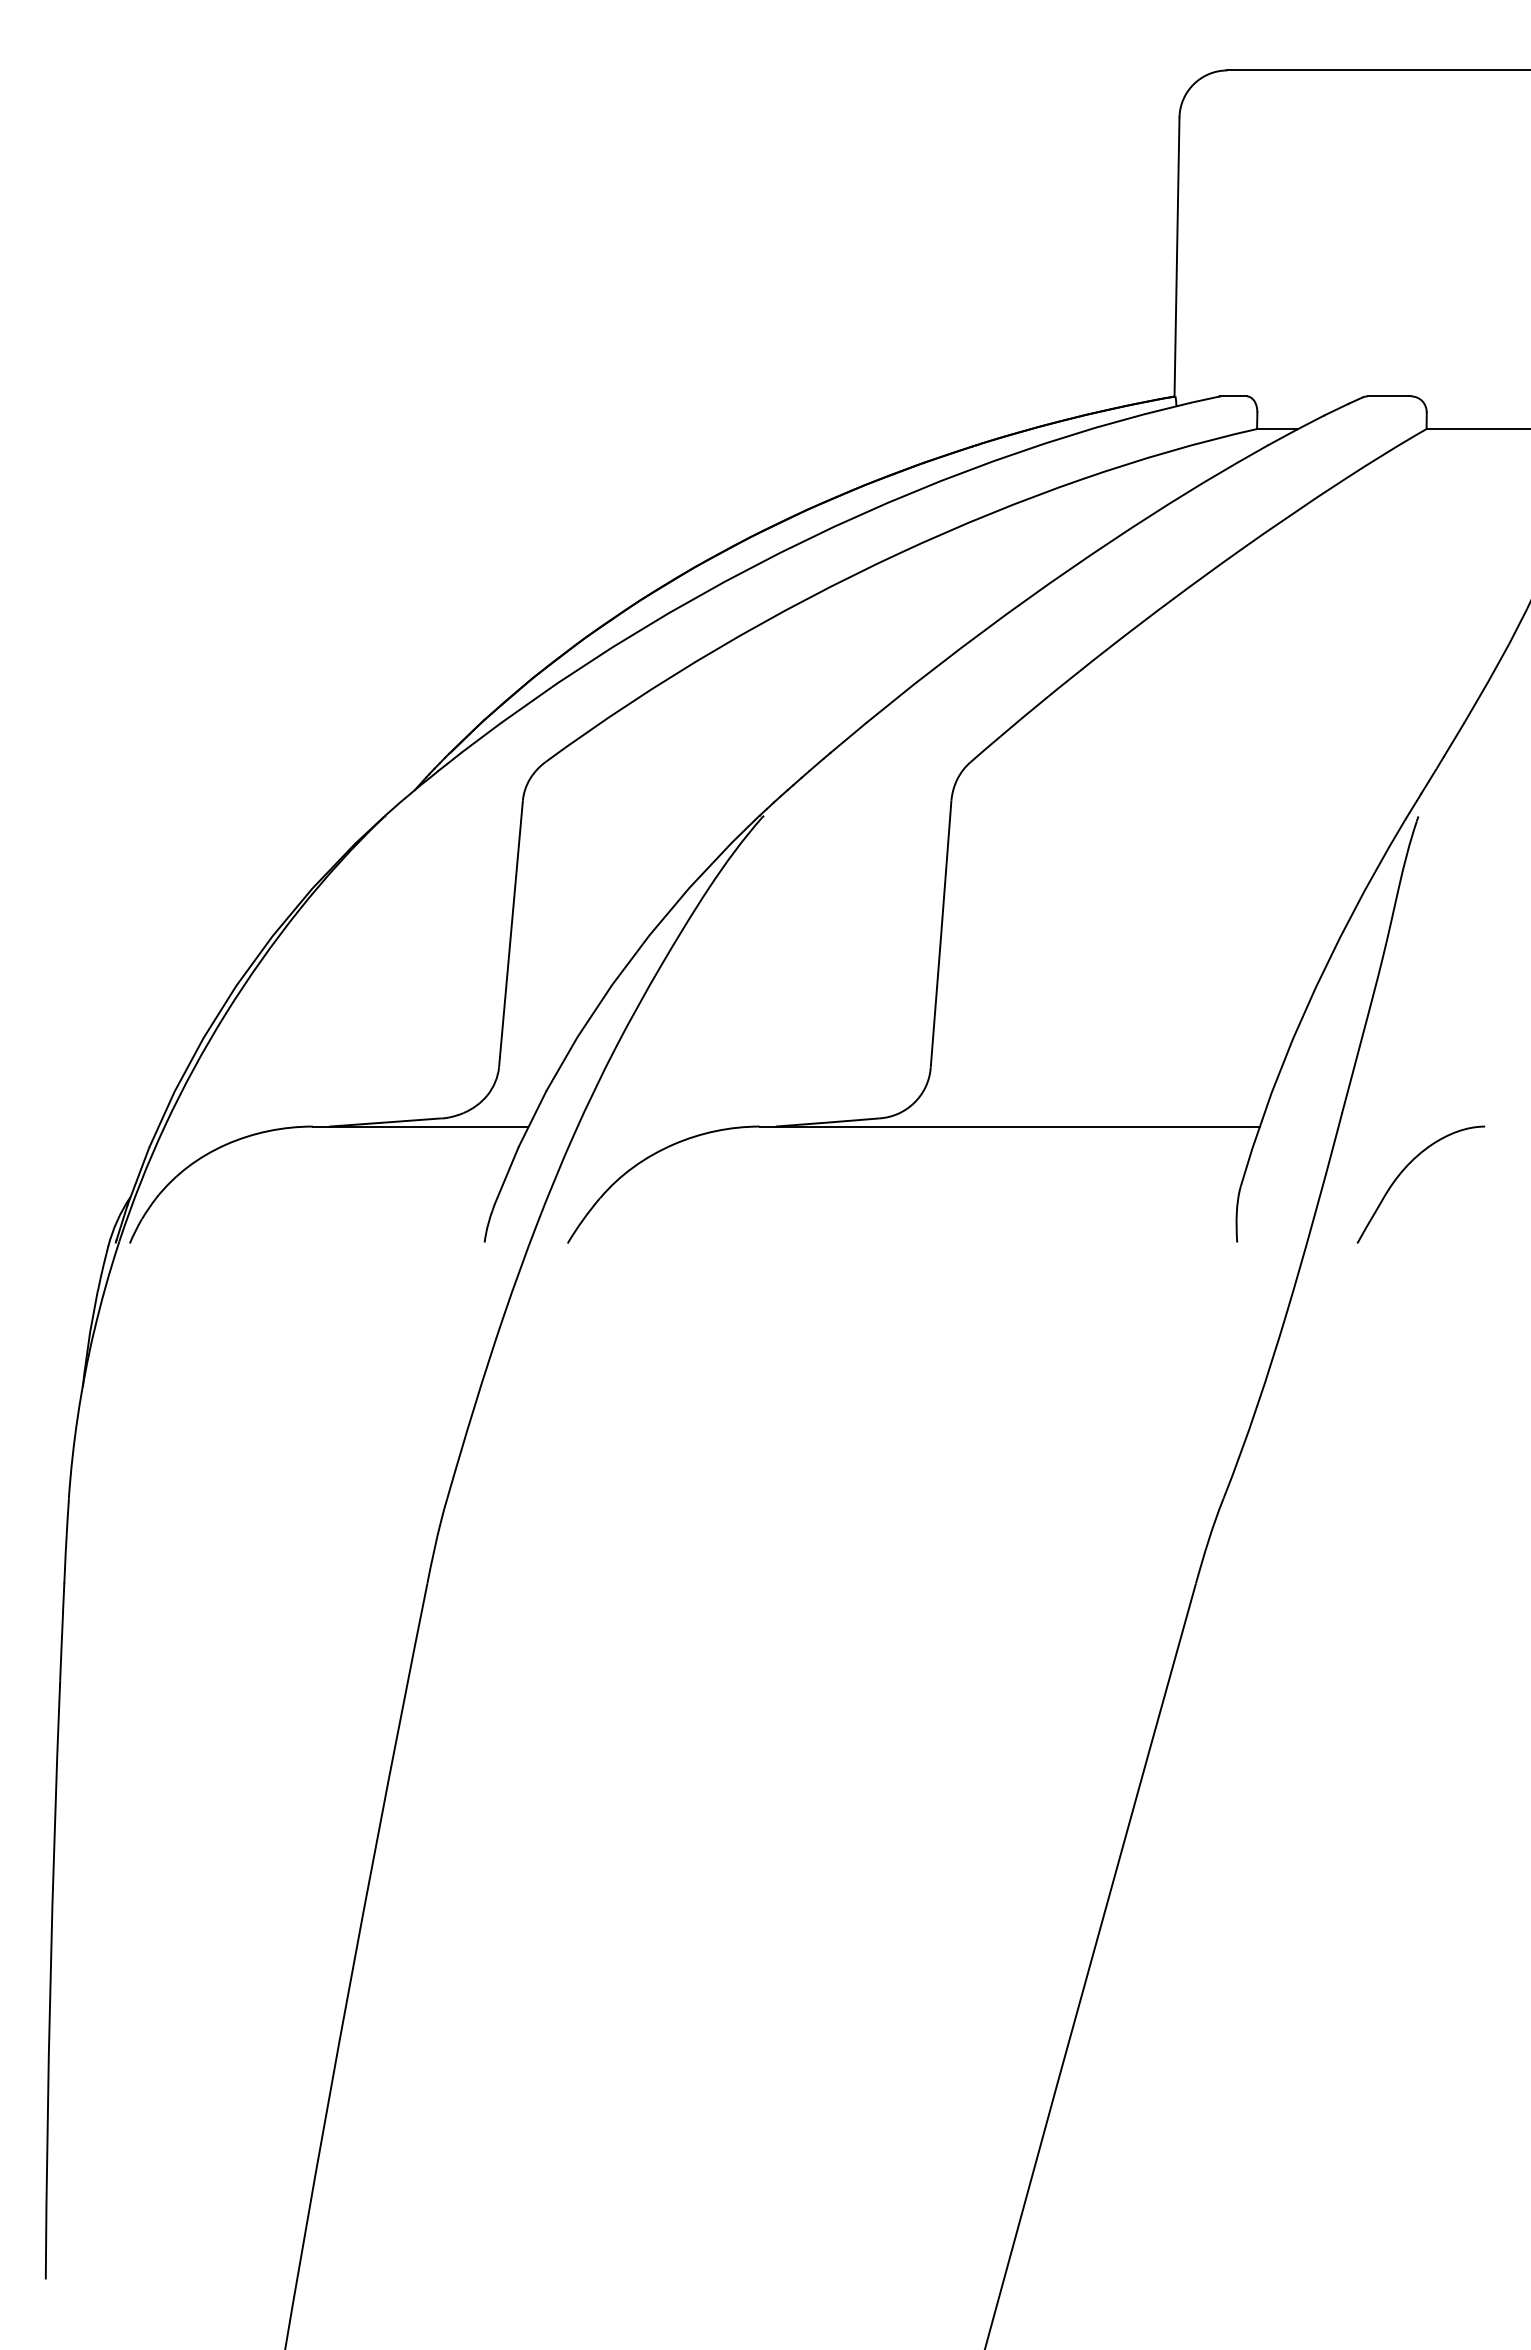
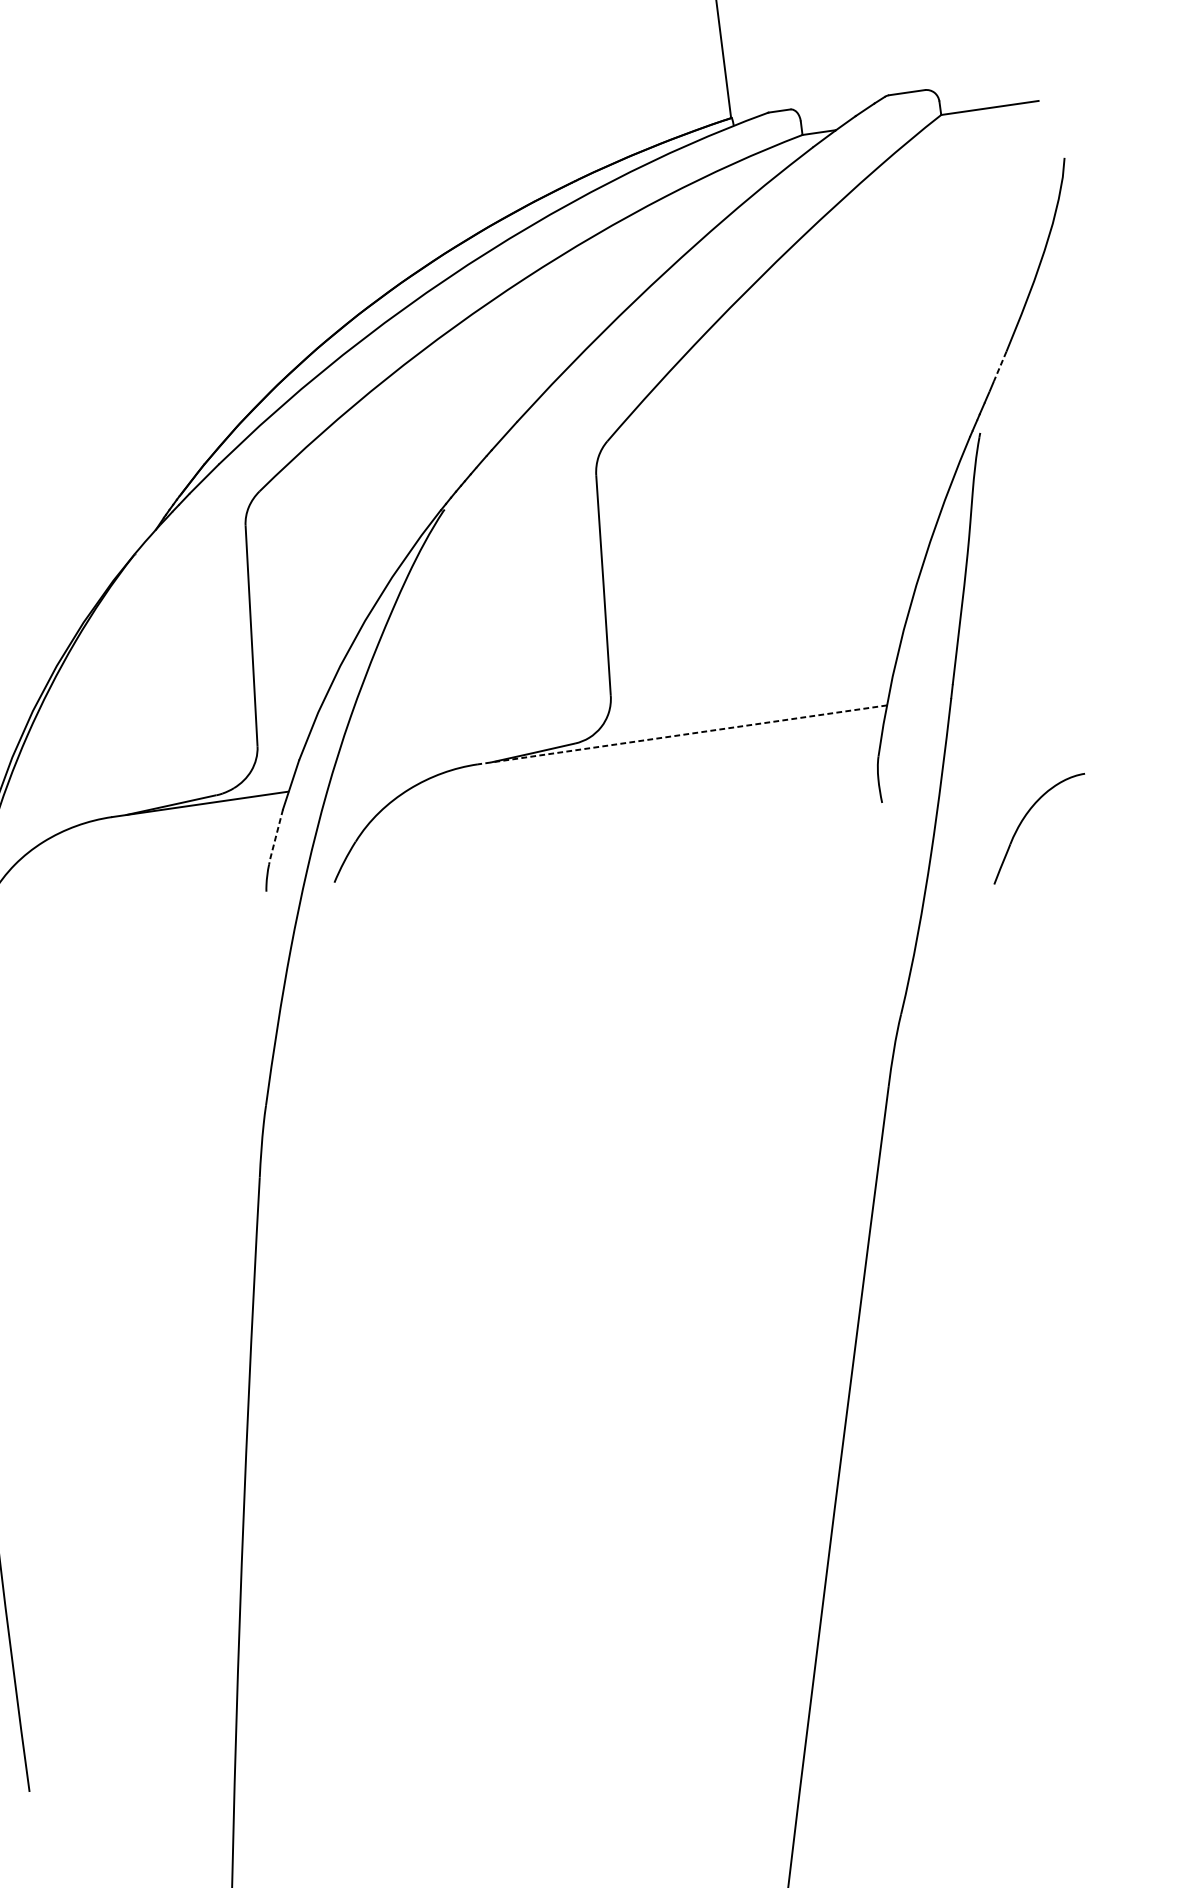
line: (1453, 740) -> (999, 366), solid -> dashed
line: (1009, 1126) -> (682, 734), solid -> dashed
part: (1405, 1169) -> (1024, 818), moved
line: (505, 1179) -> (276, 837), solid -> dashed

